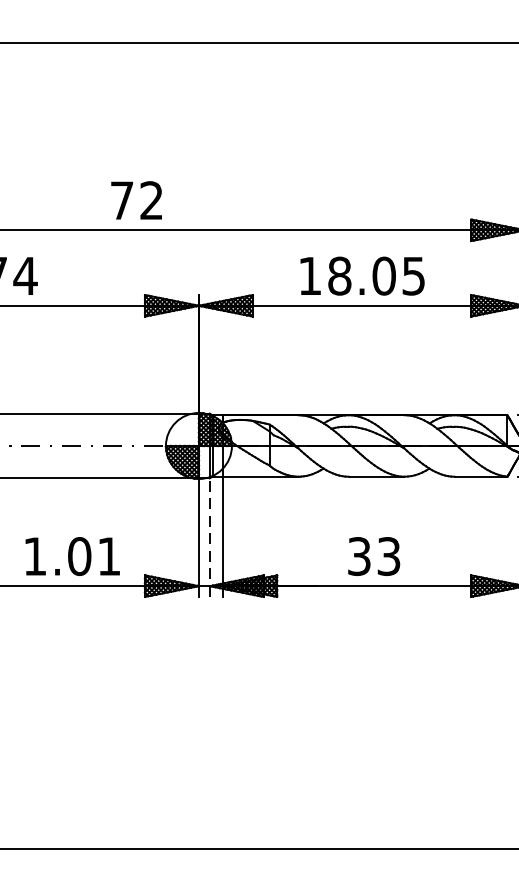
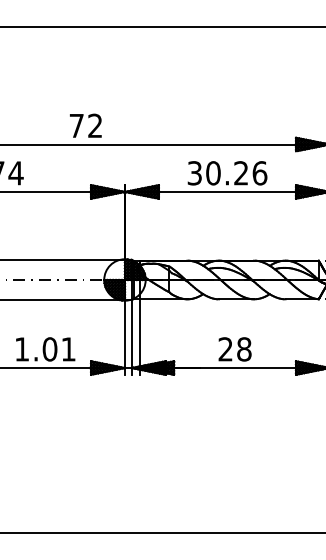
text: (362, 276) -> (227, 173), 18.05 -> 30.26
line: (209, 537) -> (131, 337), dashed -> solid
text: (373, 556) -> (234, 349), 33 -> 28

